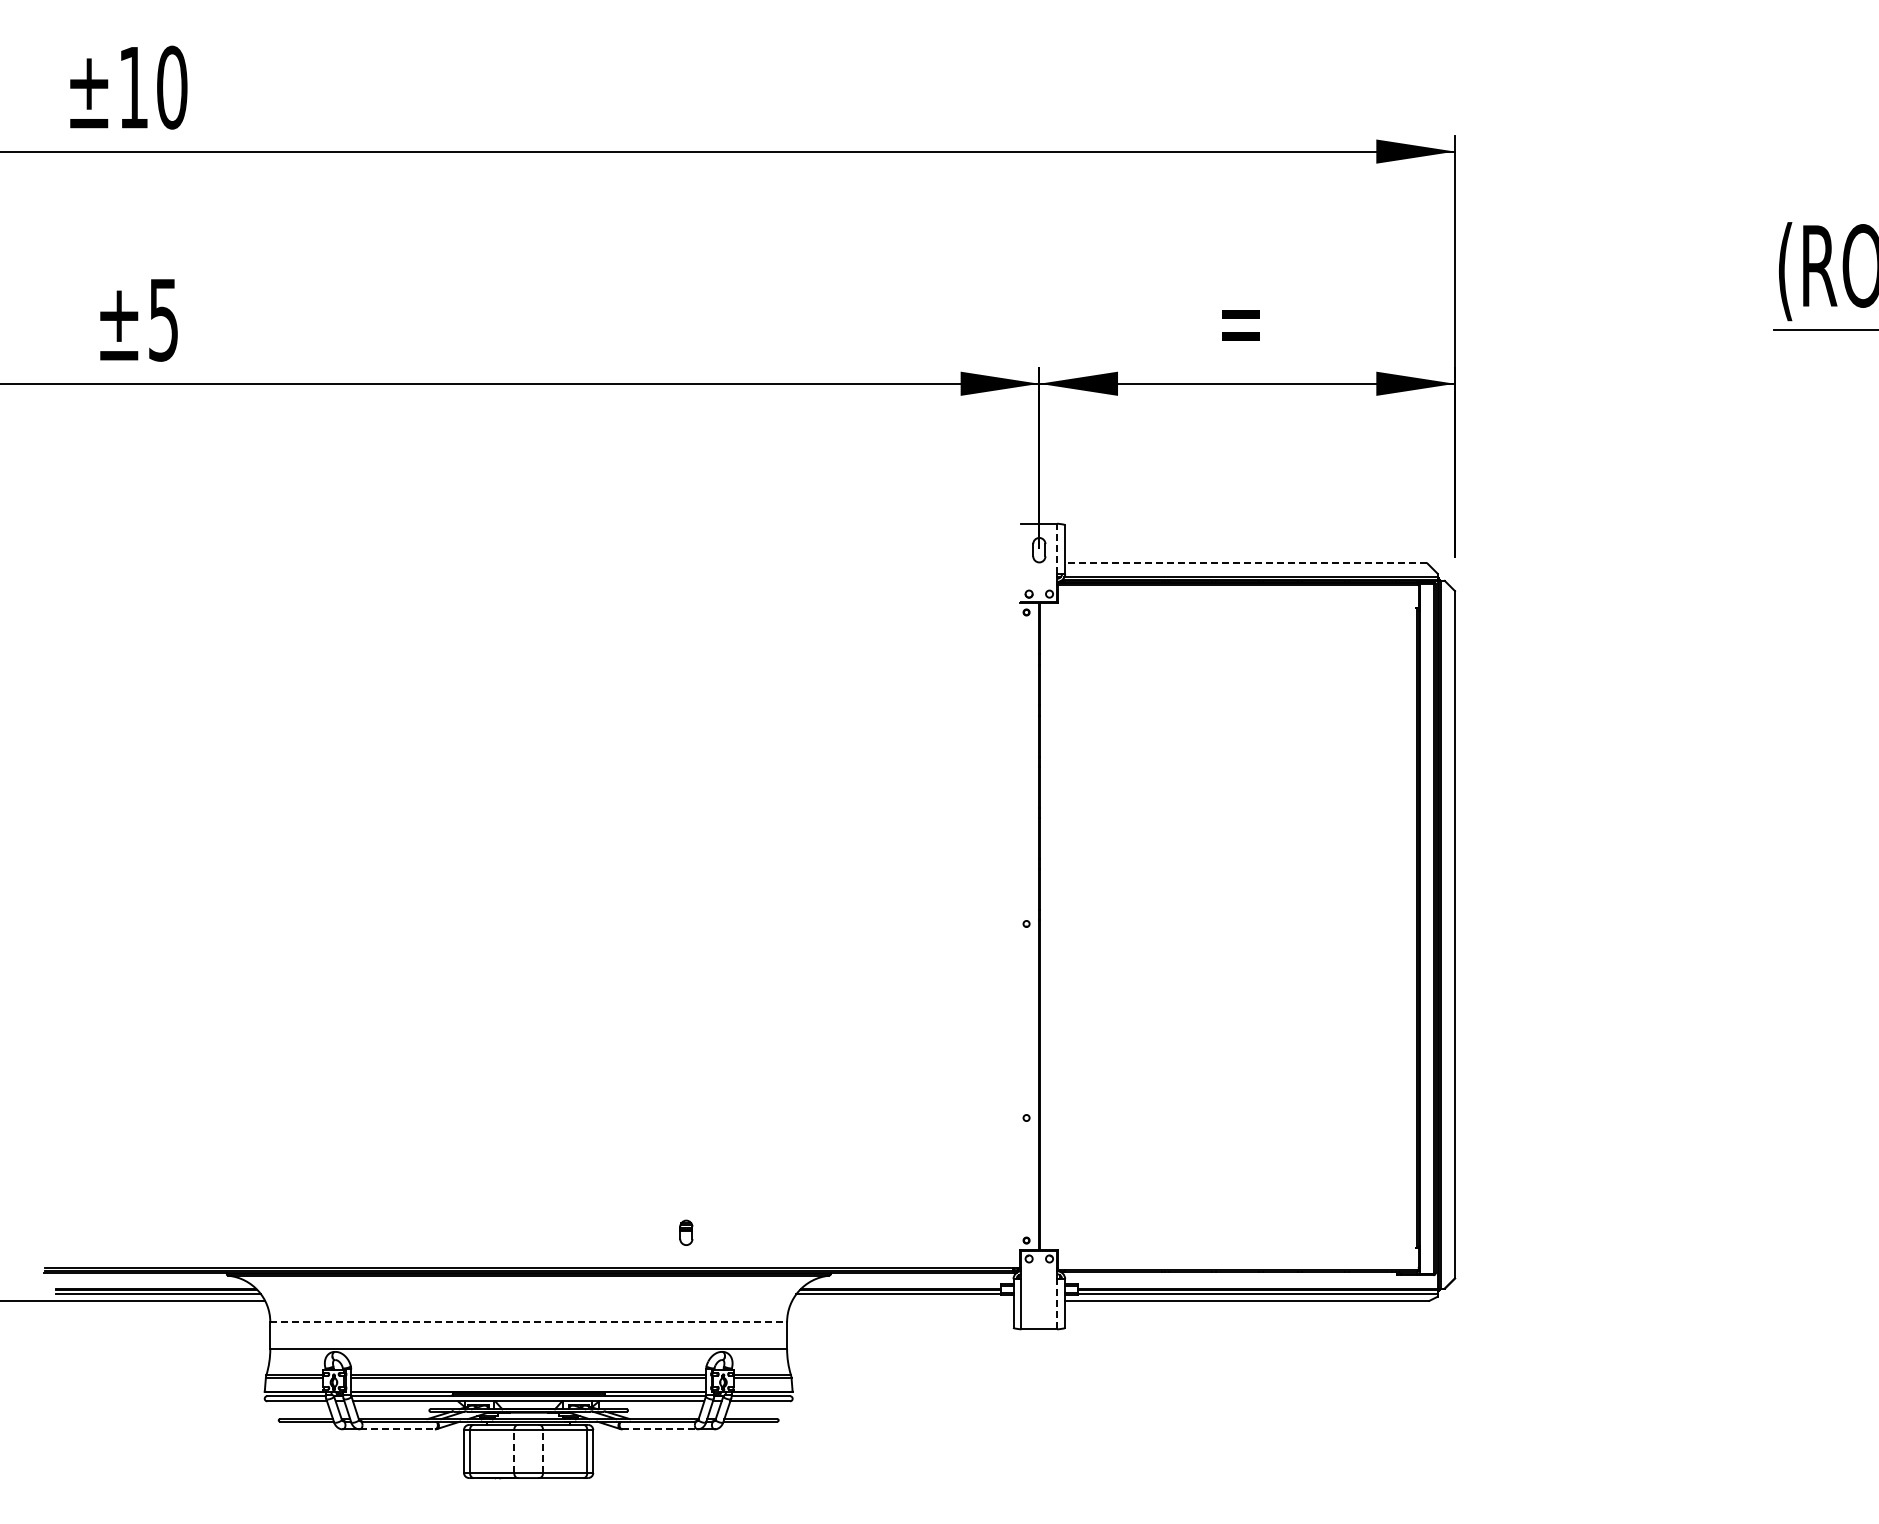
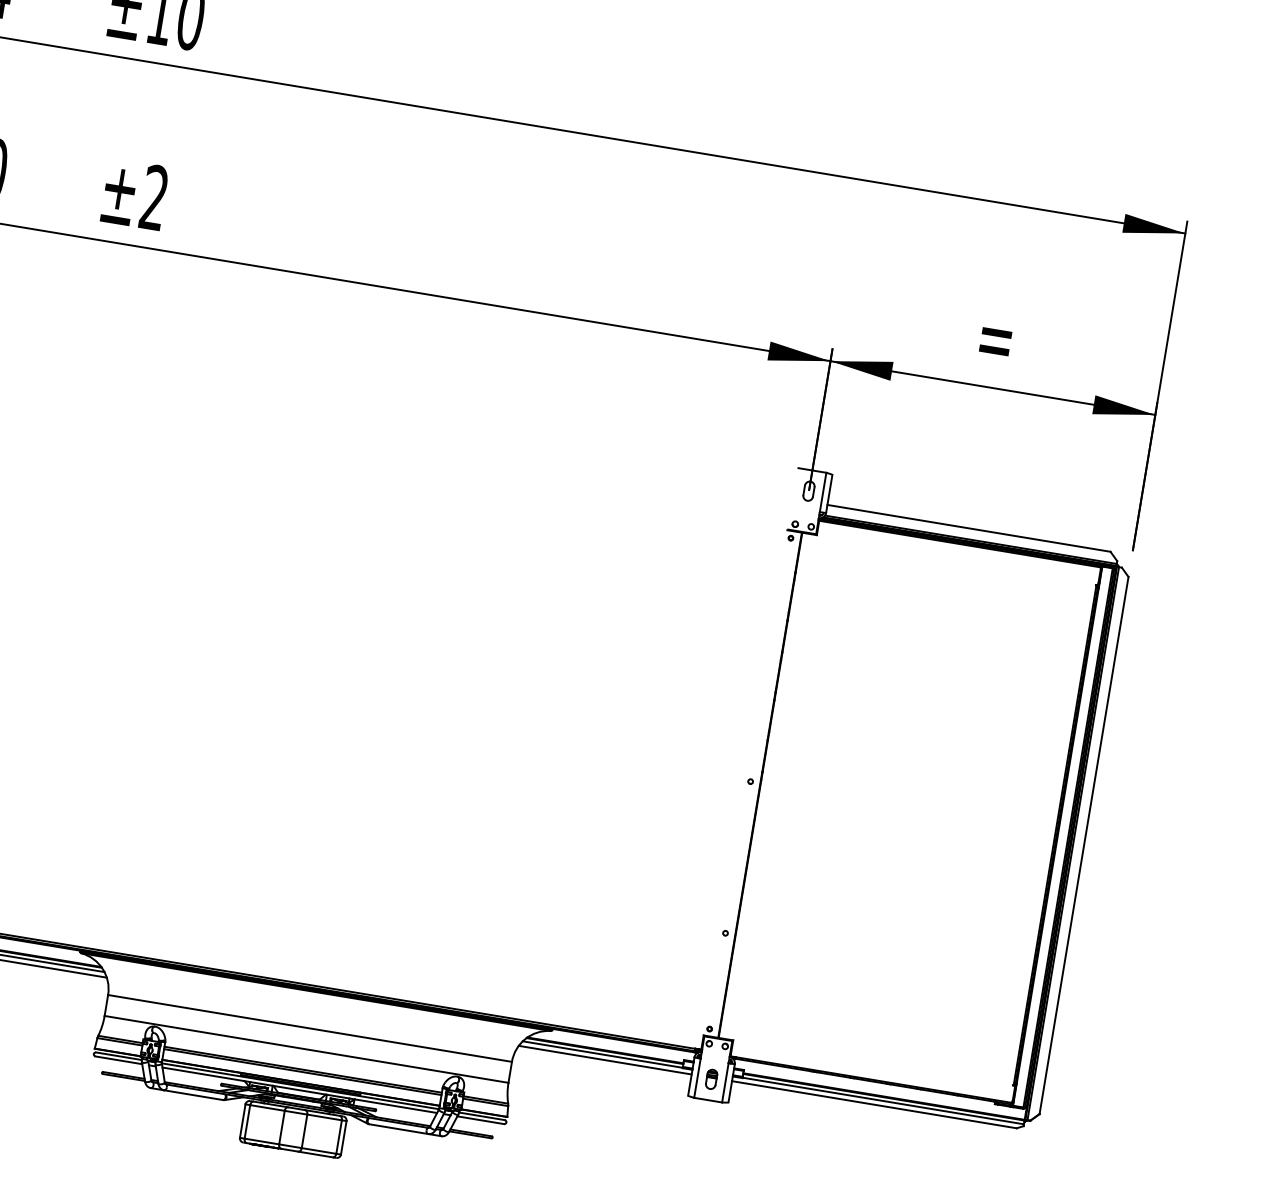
text: (163, 319) -> (154, 197), ±5 -> ±2
line: (1057, 548) -> (823, 492), dashed -> solid
line: (1245, 563) -> (968, 528), dashed -> solid
part: (686, 1232) -> (711, 1079), moved
line: (902, 1300) -> (604, 1059), added
line: (1057, 1303) -> (725, 1082), dashed -> solid
line: (529, 1322) -> (310, 1028), dashed -> solid
line: (397, 1429) -> (193, 1095), dashed -> solid
line: (660, 1429) -> (399, 1129), dashed -> solid
line: (514, 1451) -> (282, 1127), dashed -> solid
line: (543, 1451) -> (304, 1131), dashed -> solid

